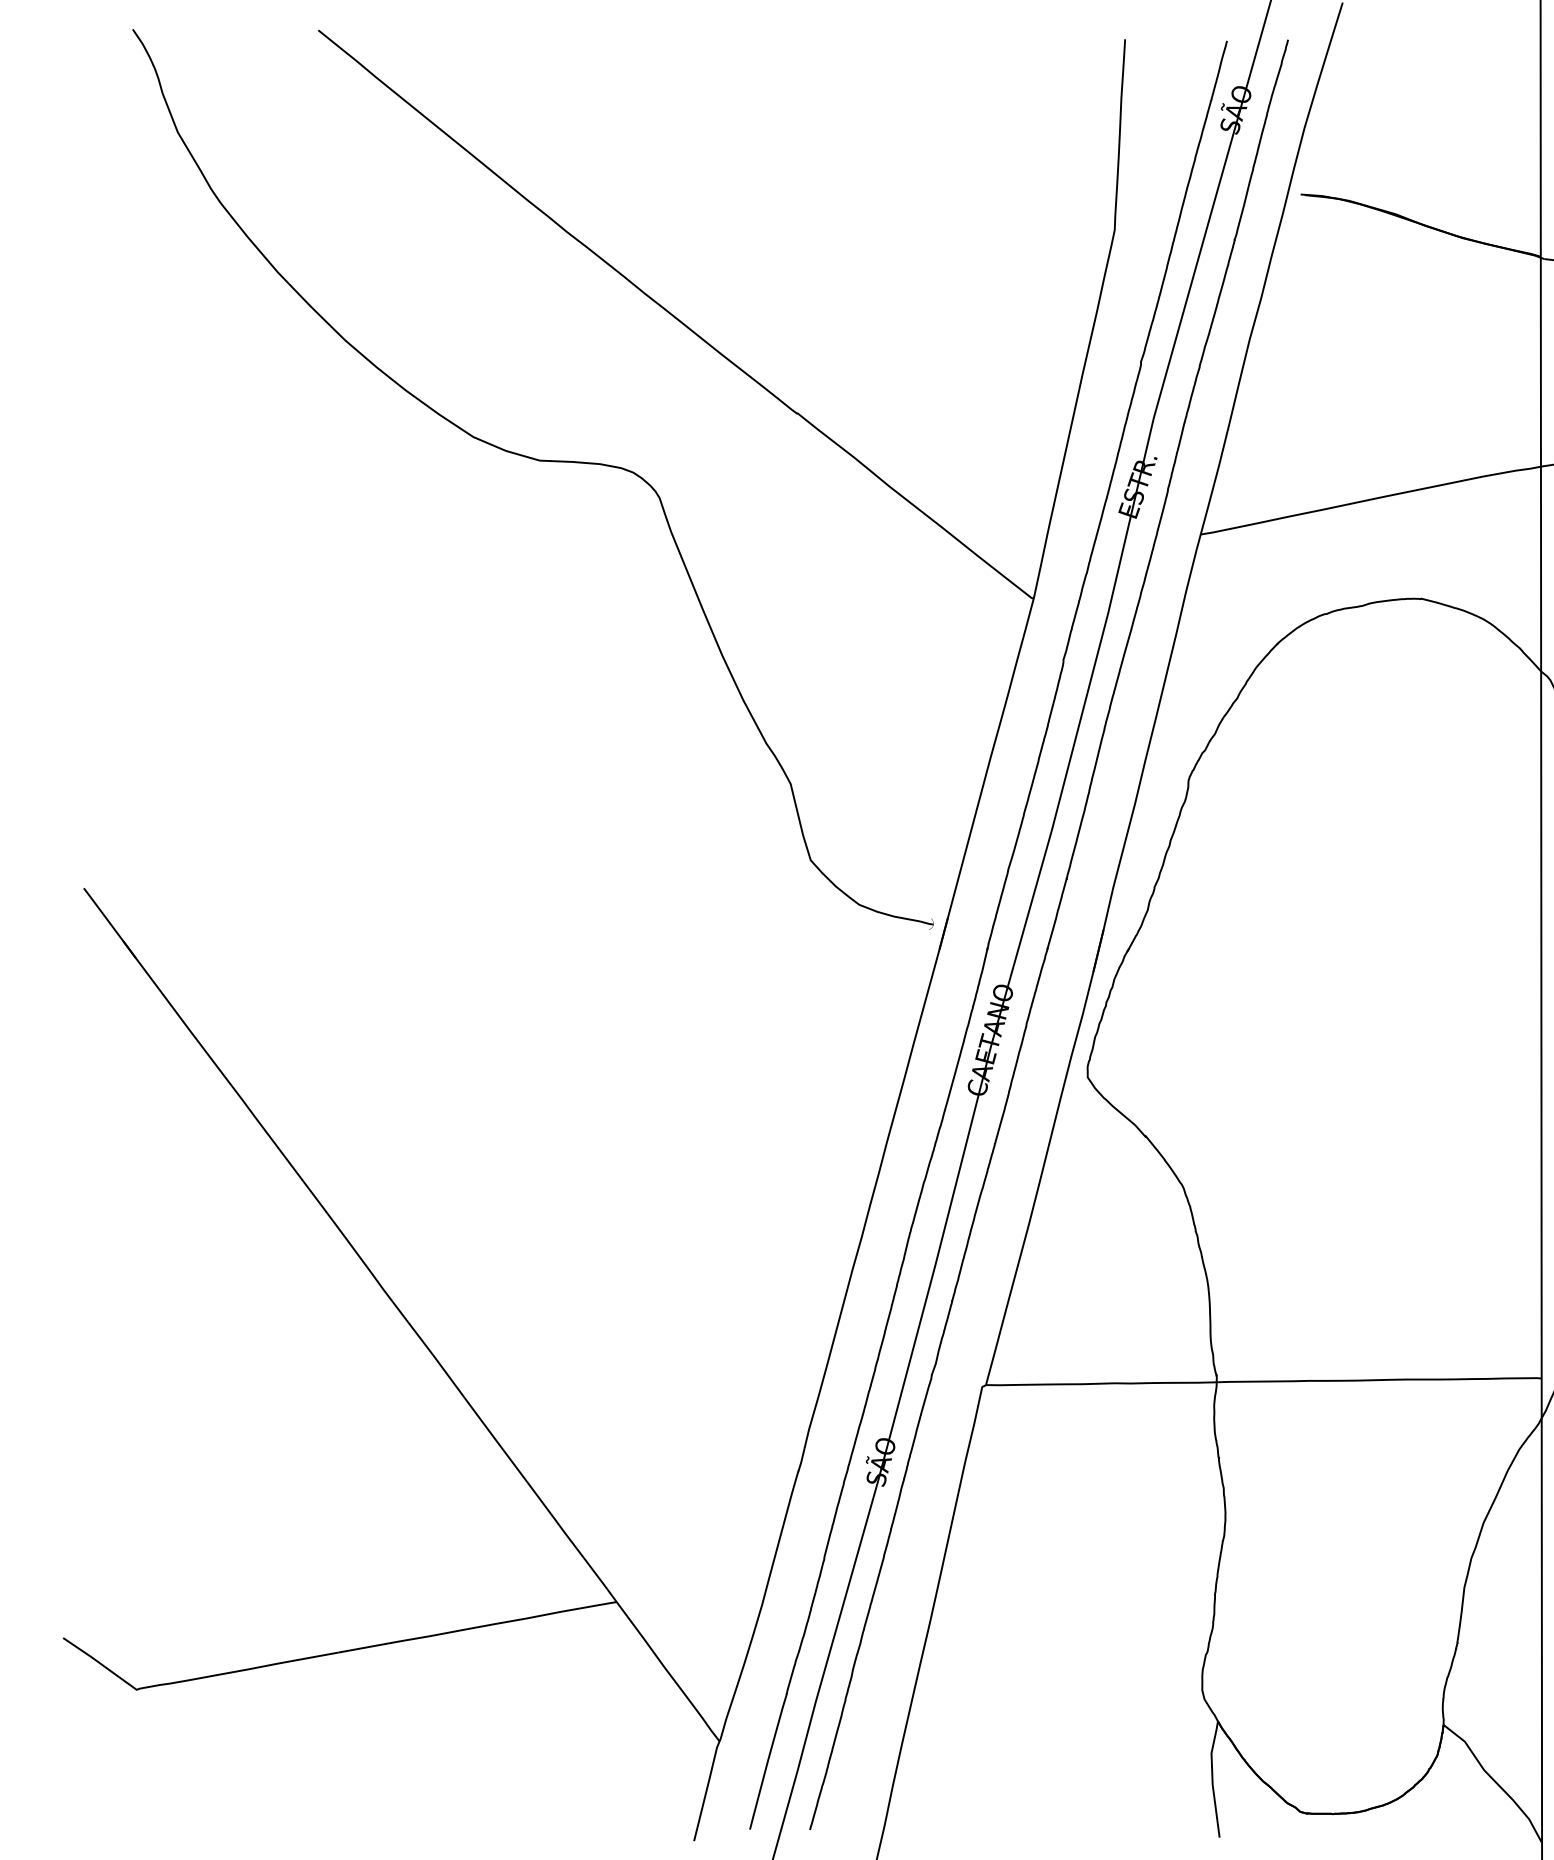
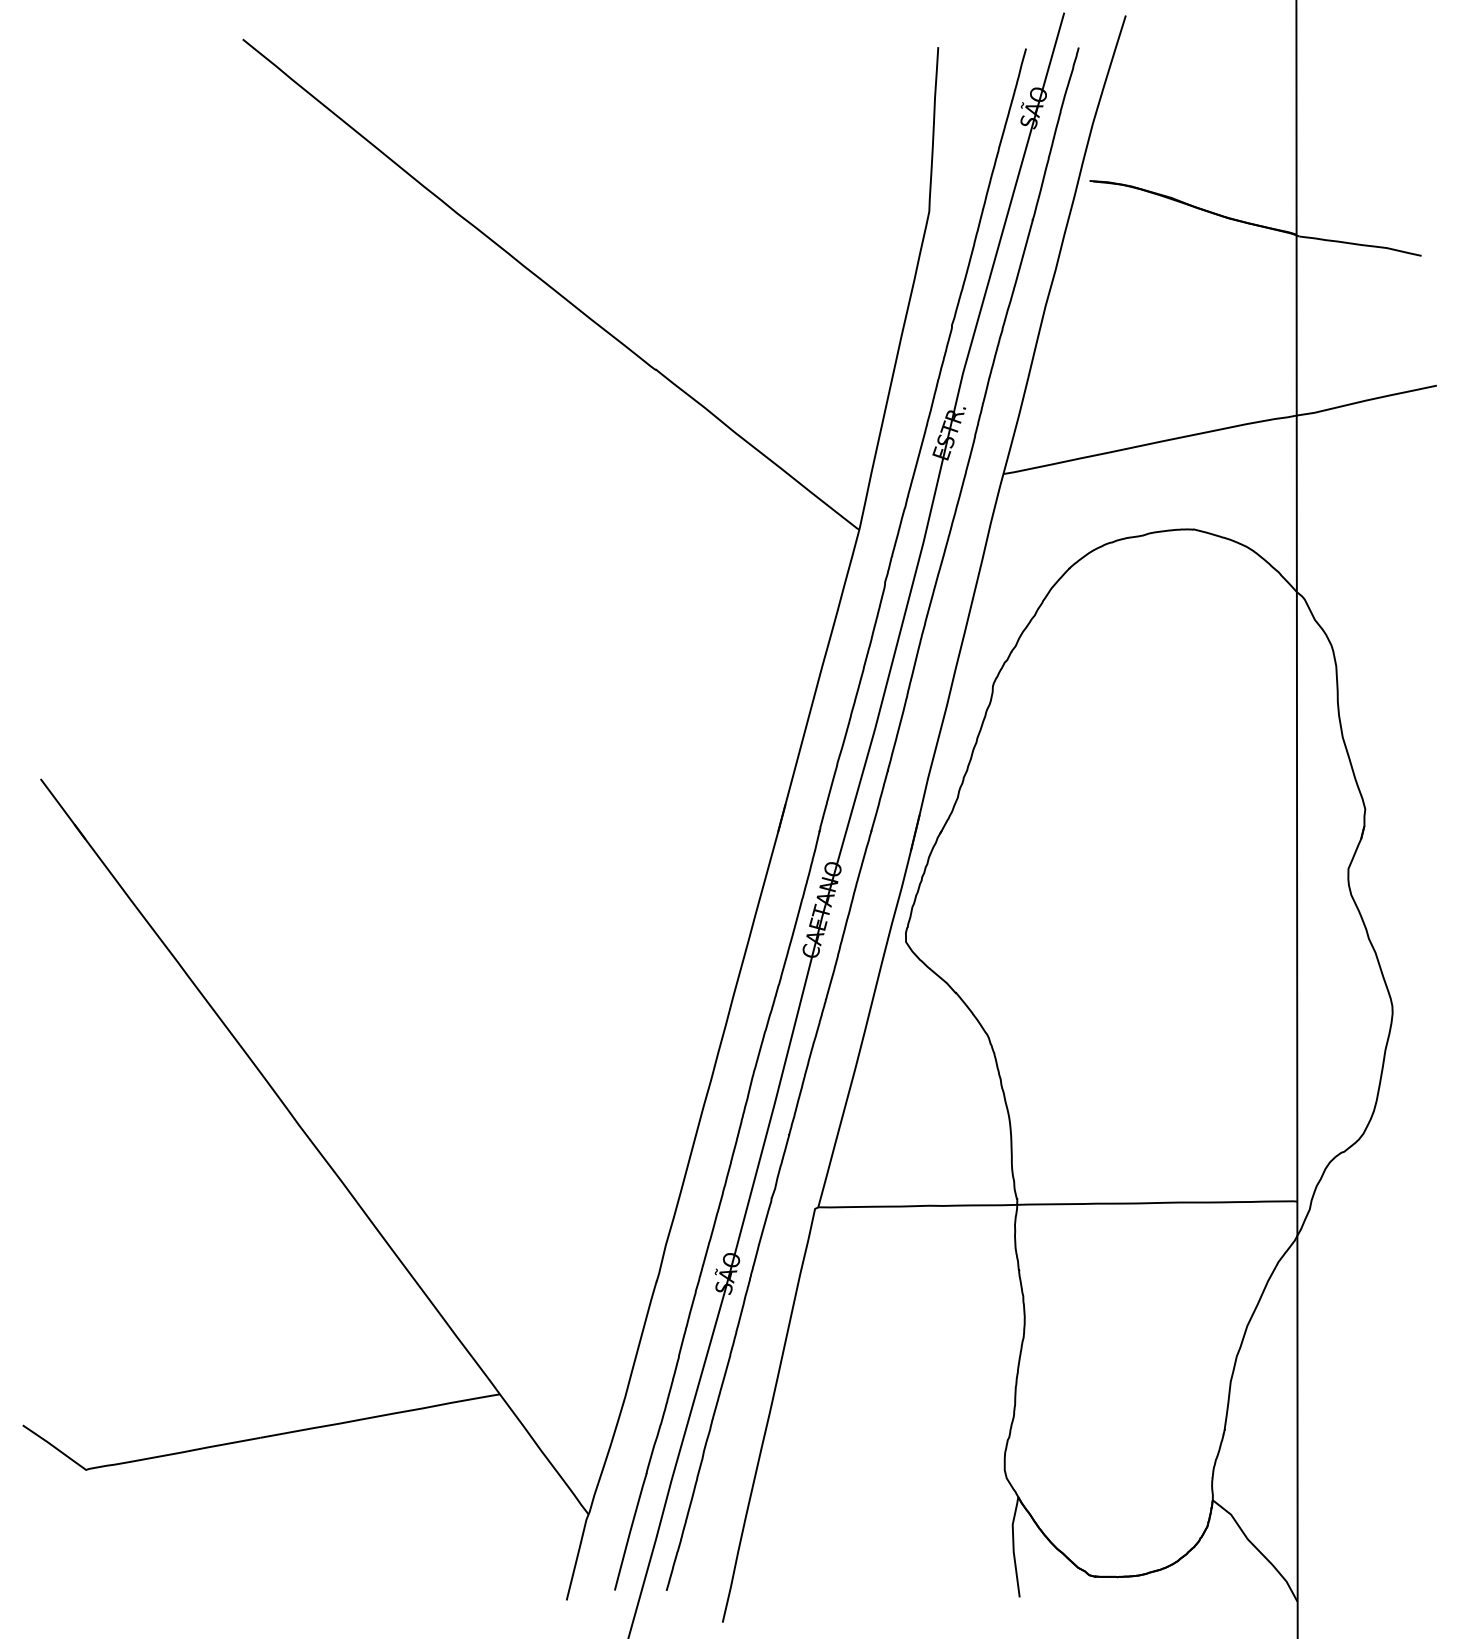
part: (534, 460) -> (429, 410), removed

